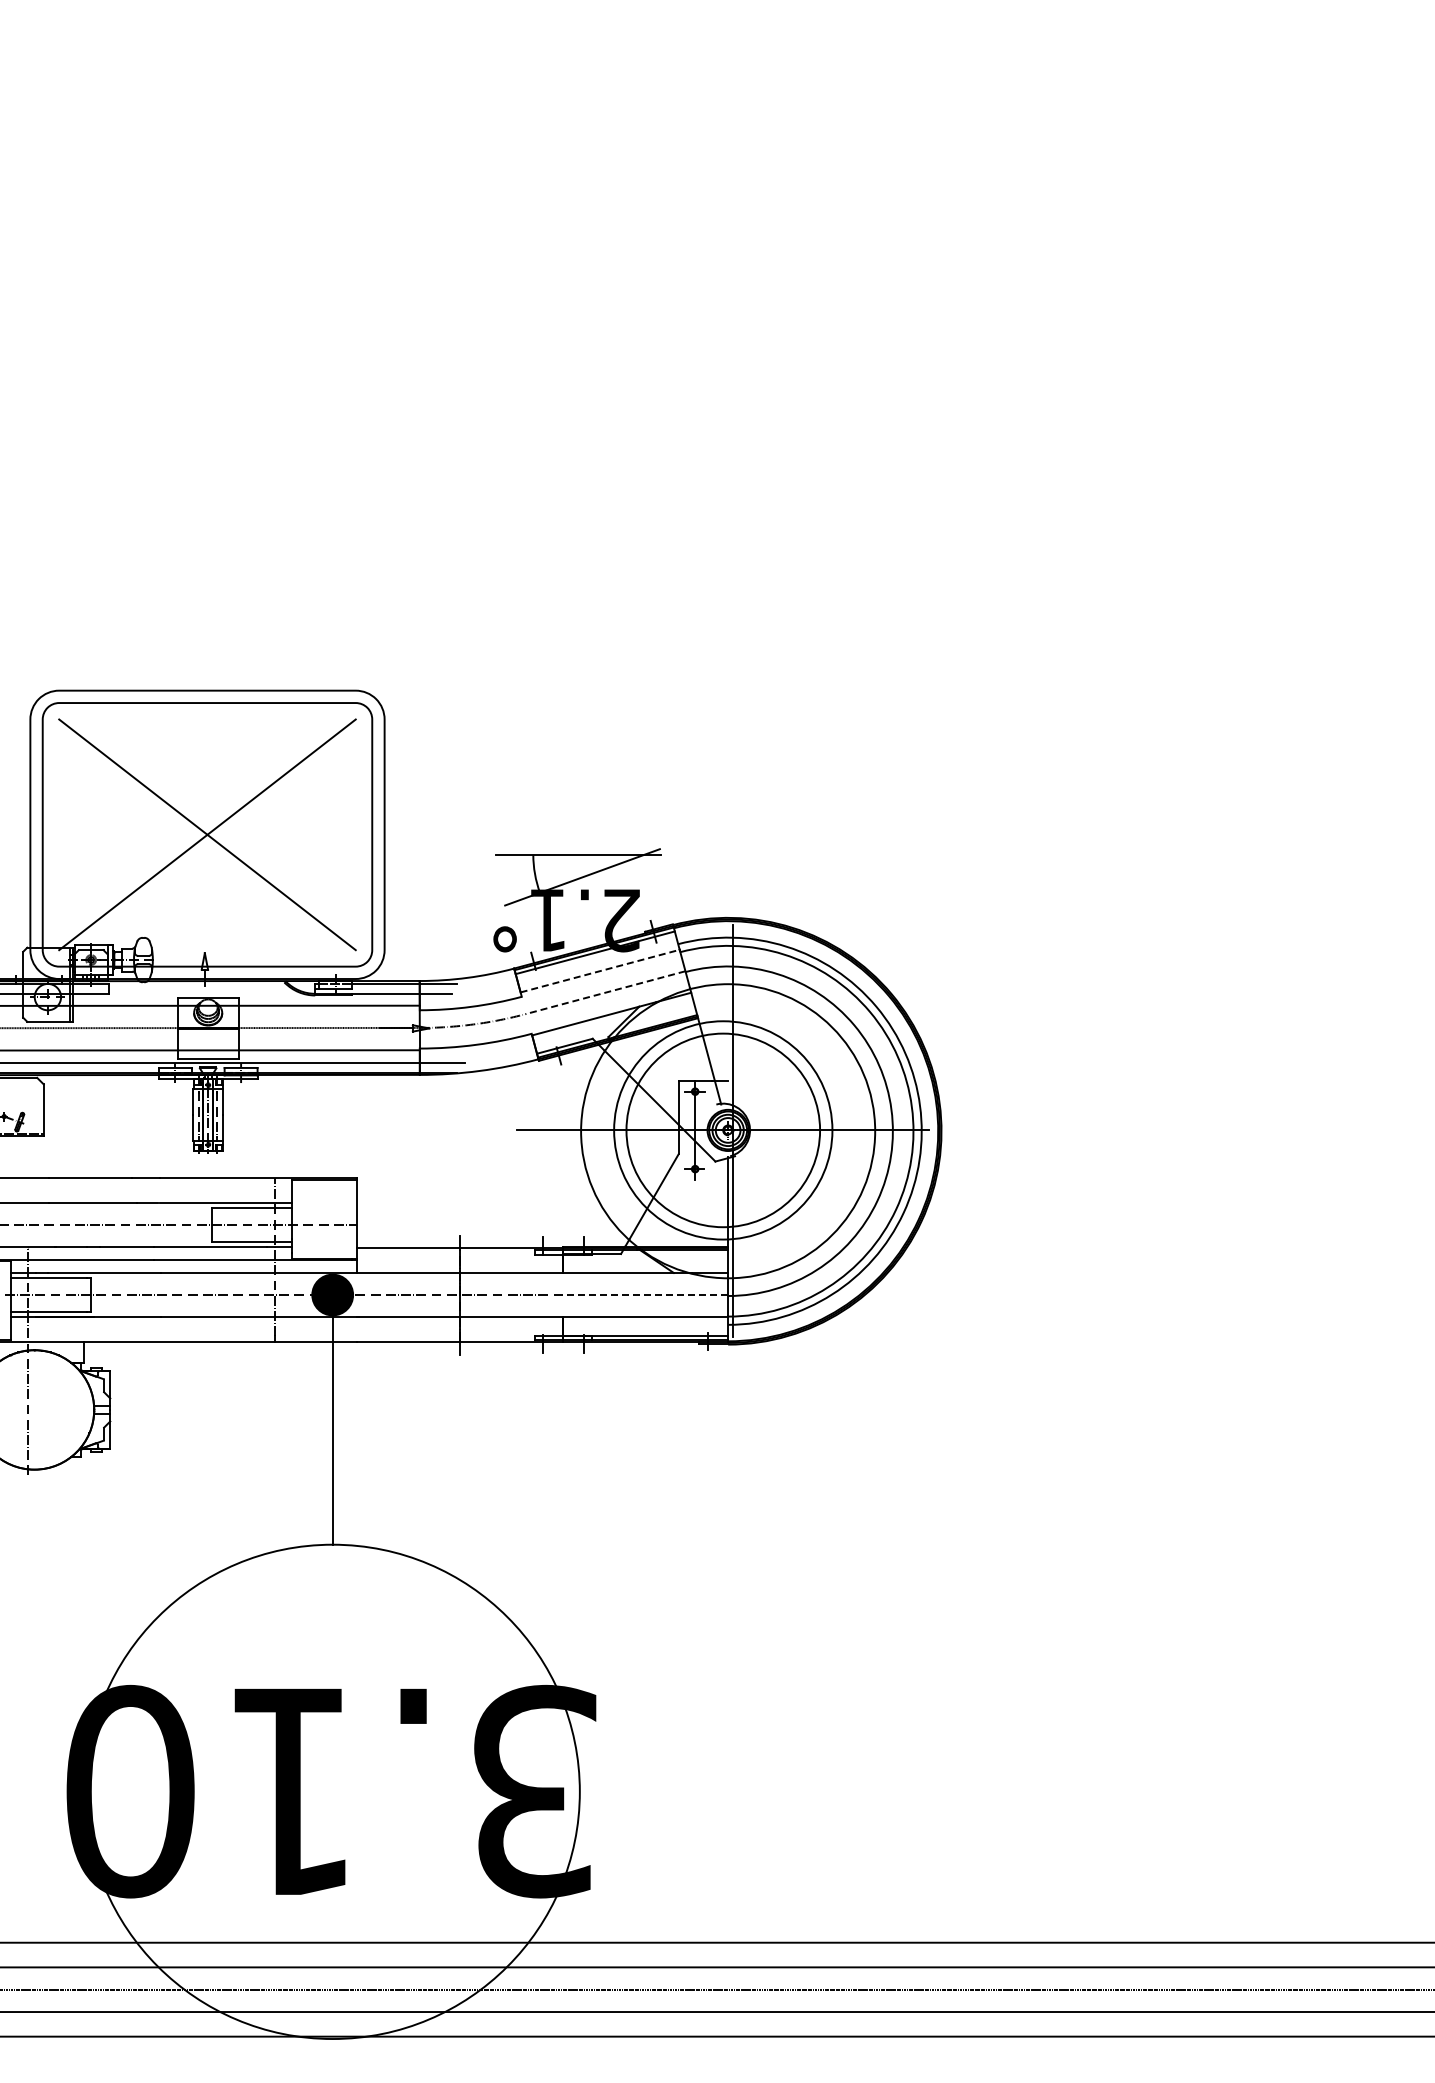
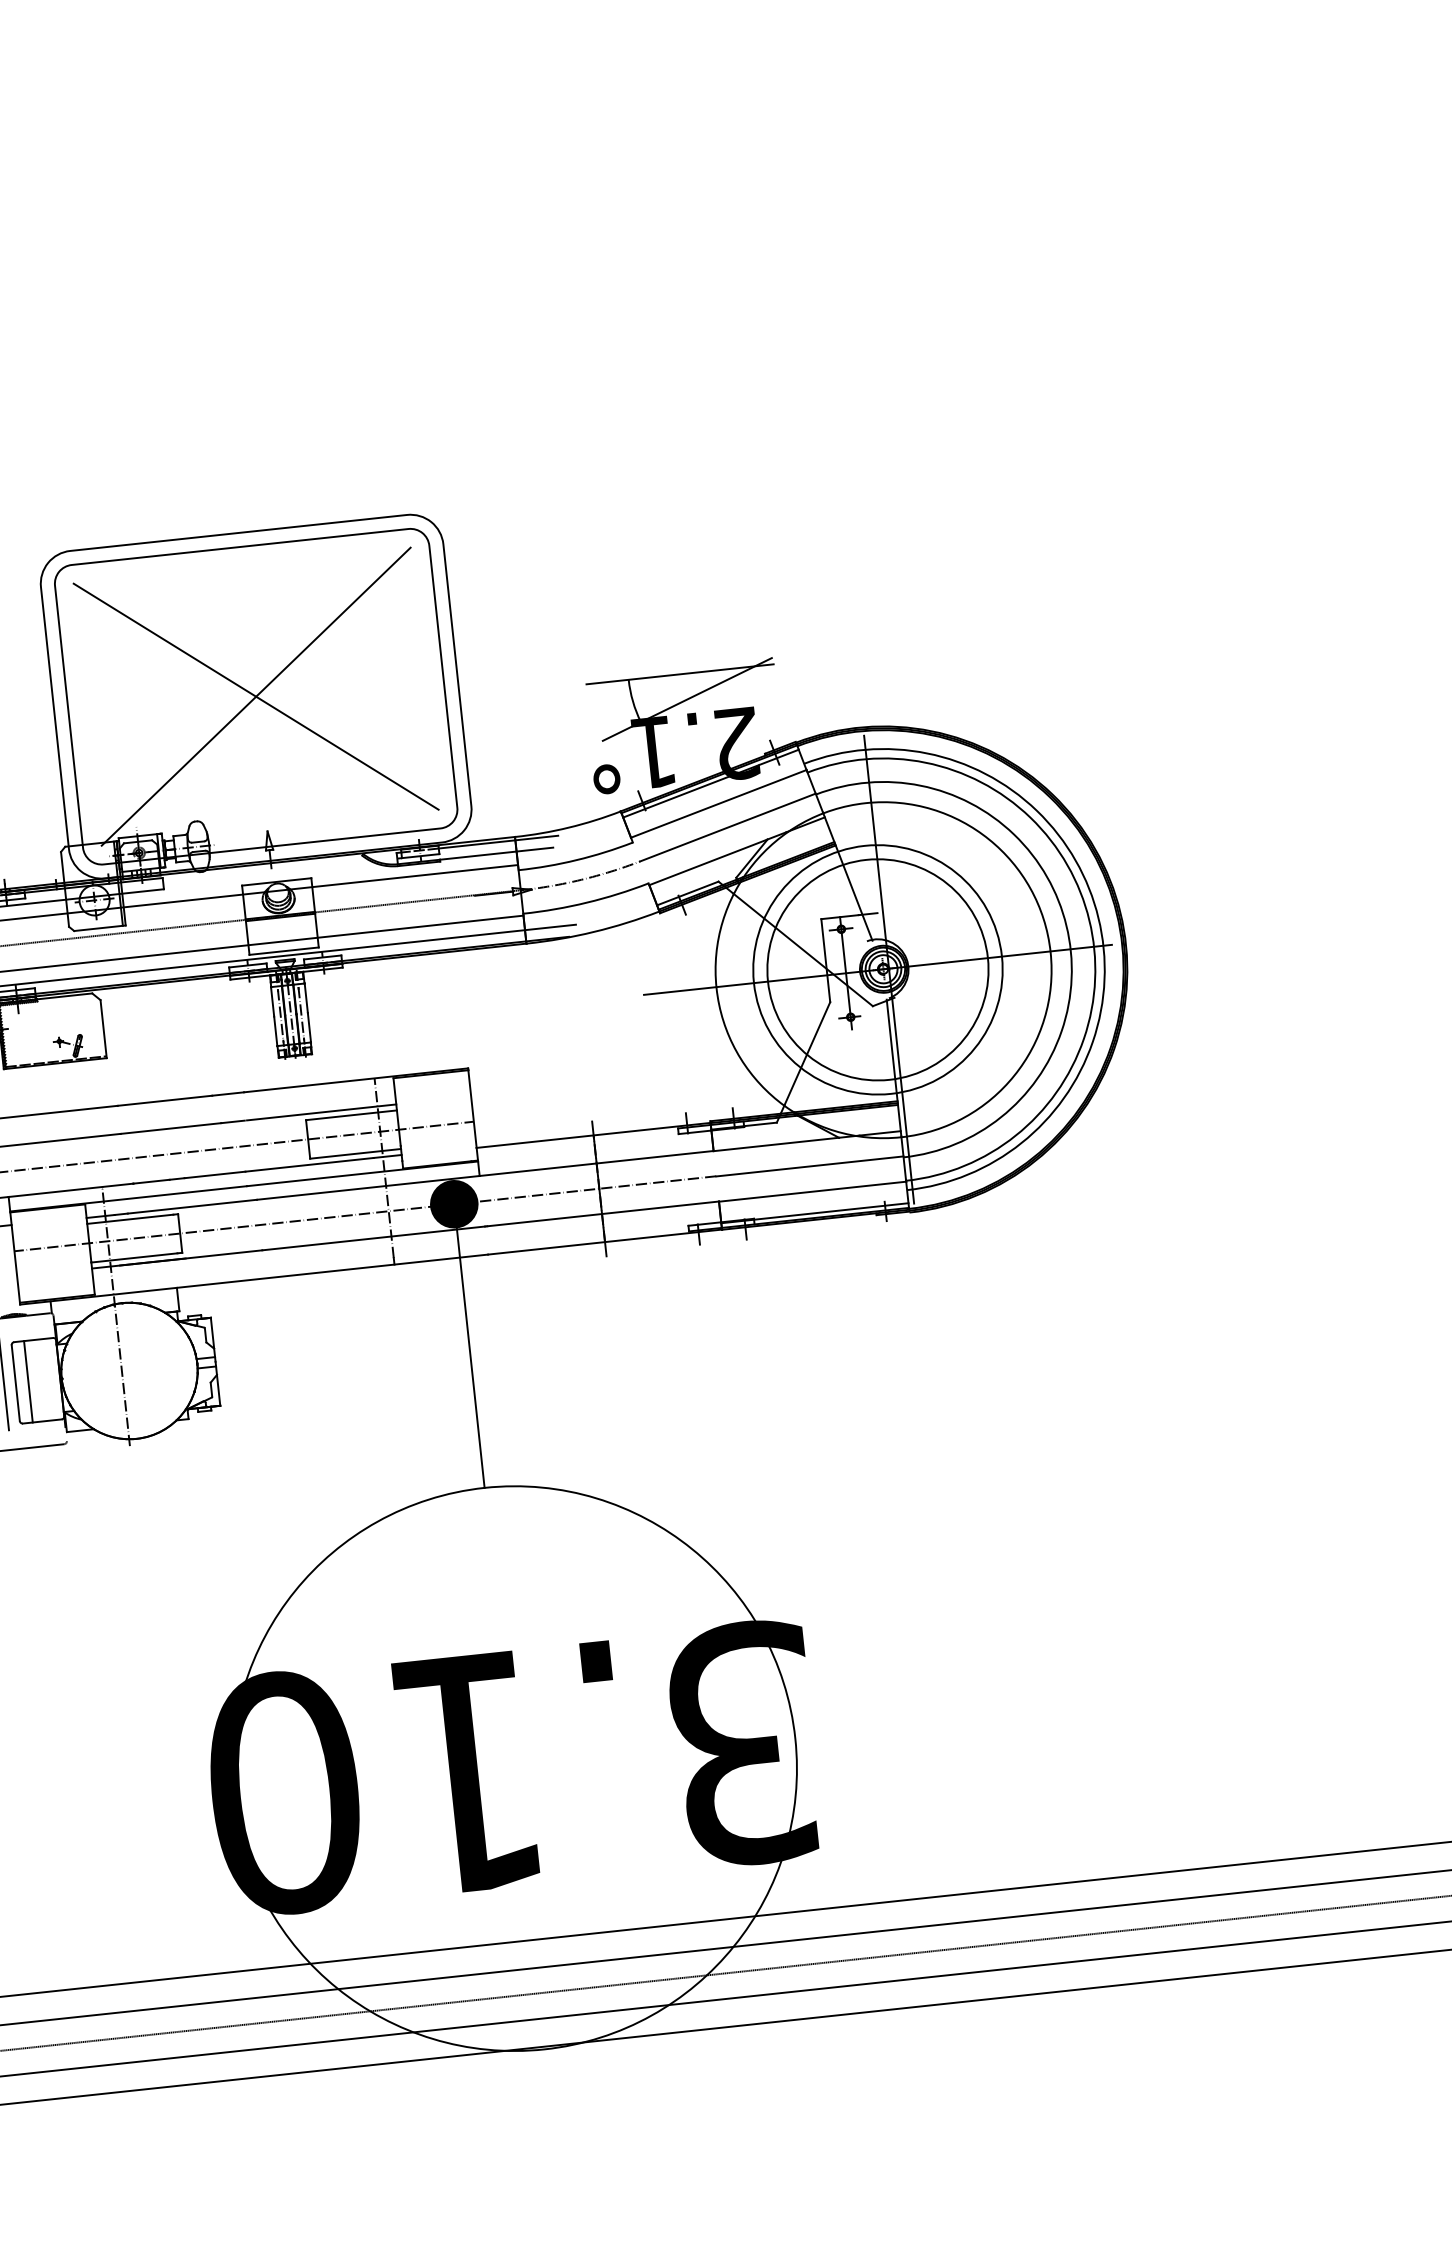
line: (600, 971) -> (719, 804), dashed -> solid
line: (605, 992) -> (727, 827), dashed -> solid
line: (645, 1295) -> (809, 1166), dashed -> solid

